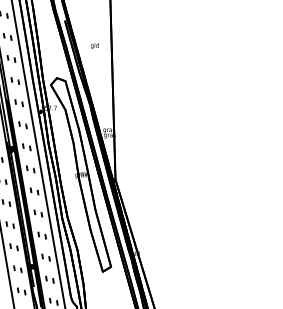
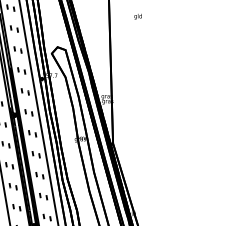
text: (94, 45) -> (137, 16), moved

